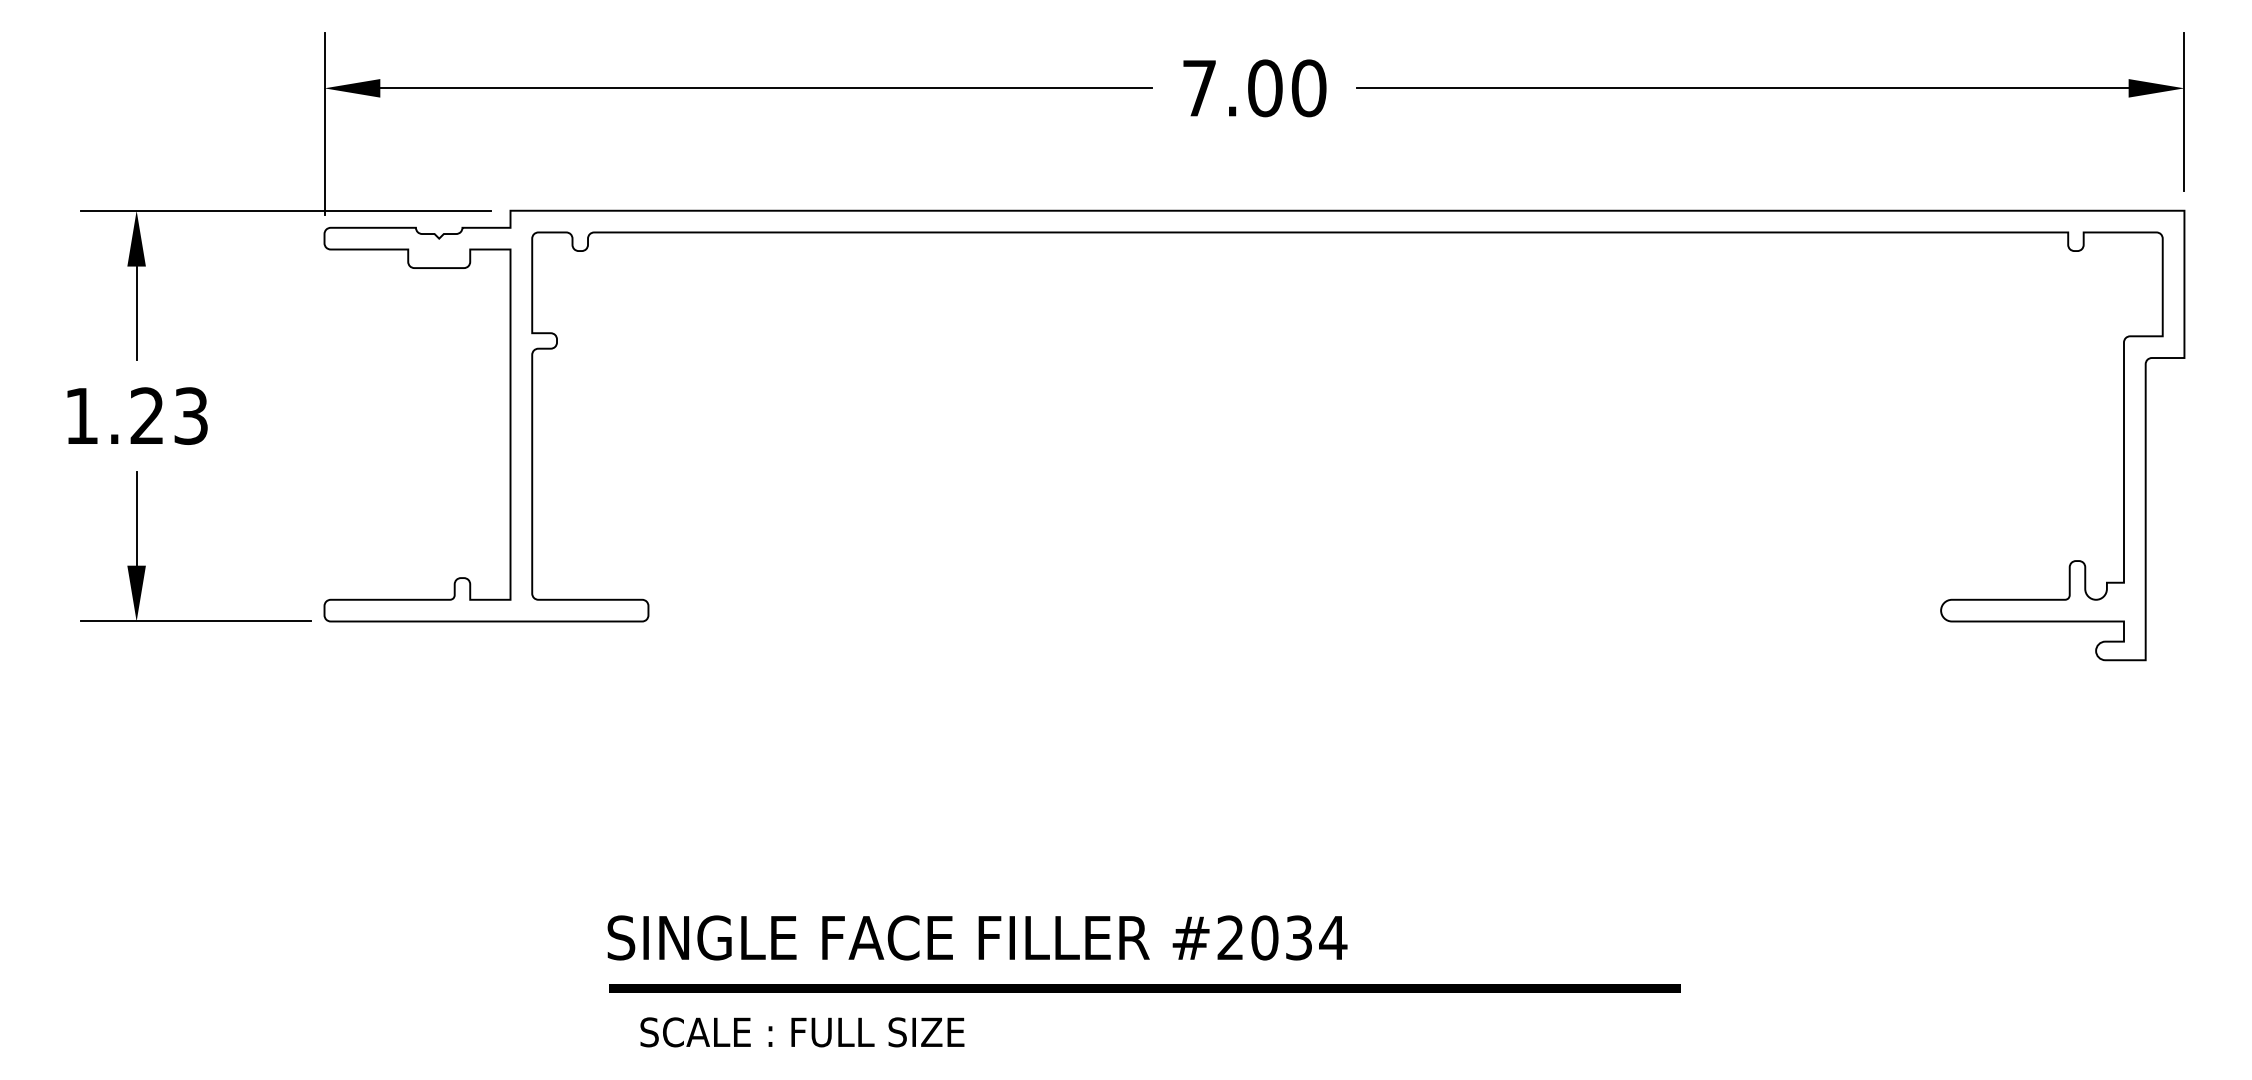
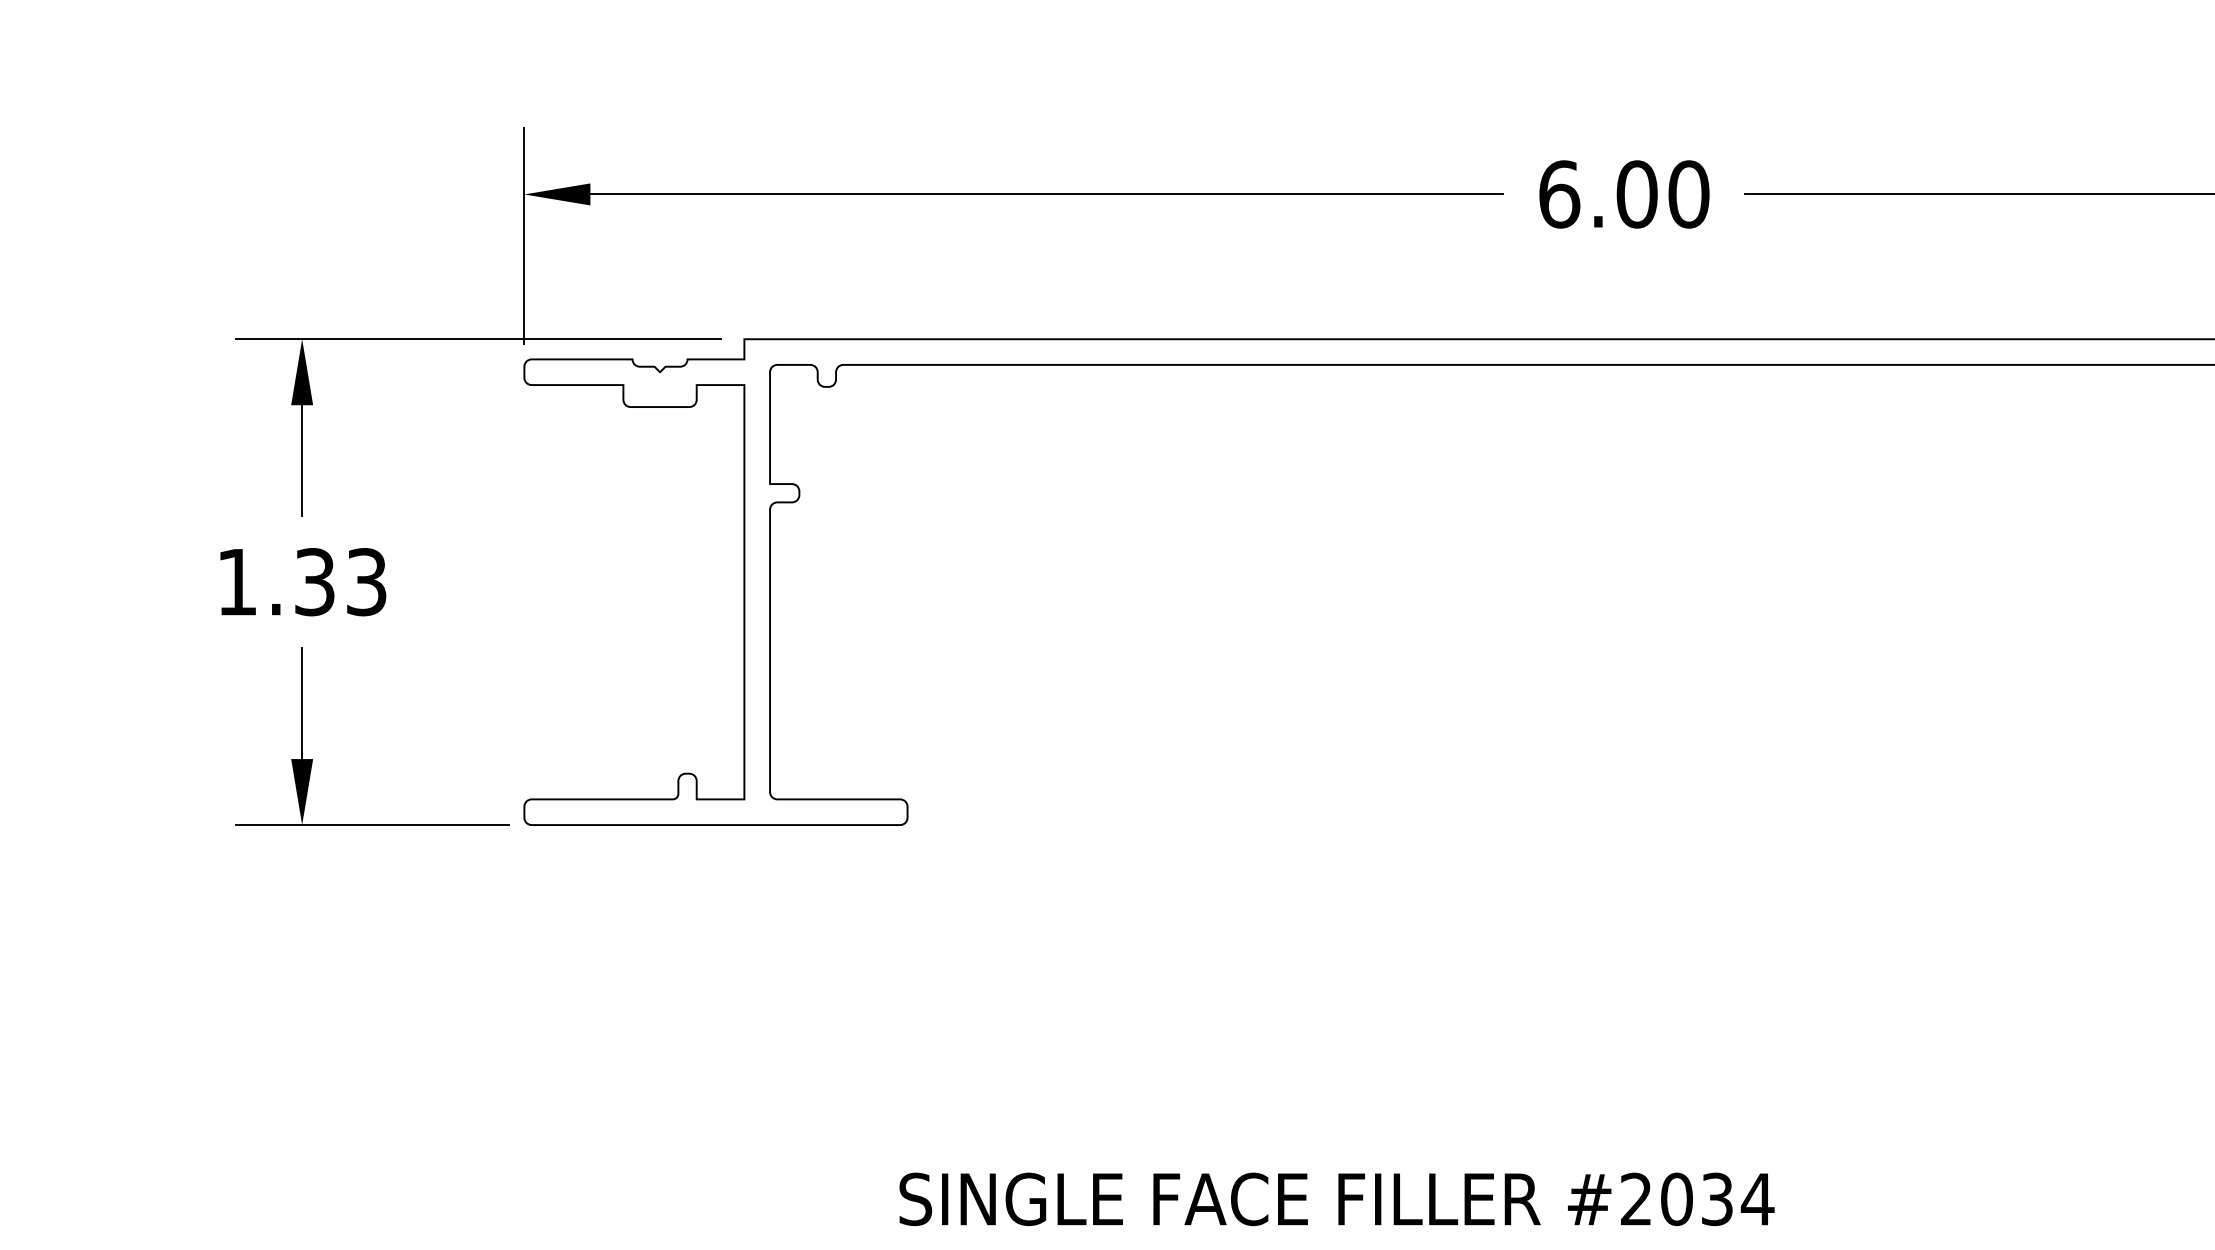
text: (1199, 88) -> (1559, 194), 7.00 -> 6.00
text: (146, 416) -> (313, 582), 1.23 -> 1.33
text: (977, 937) -> (1336, 1198), moved

